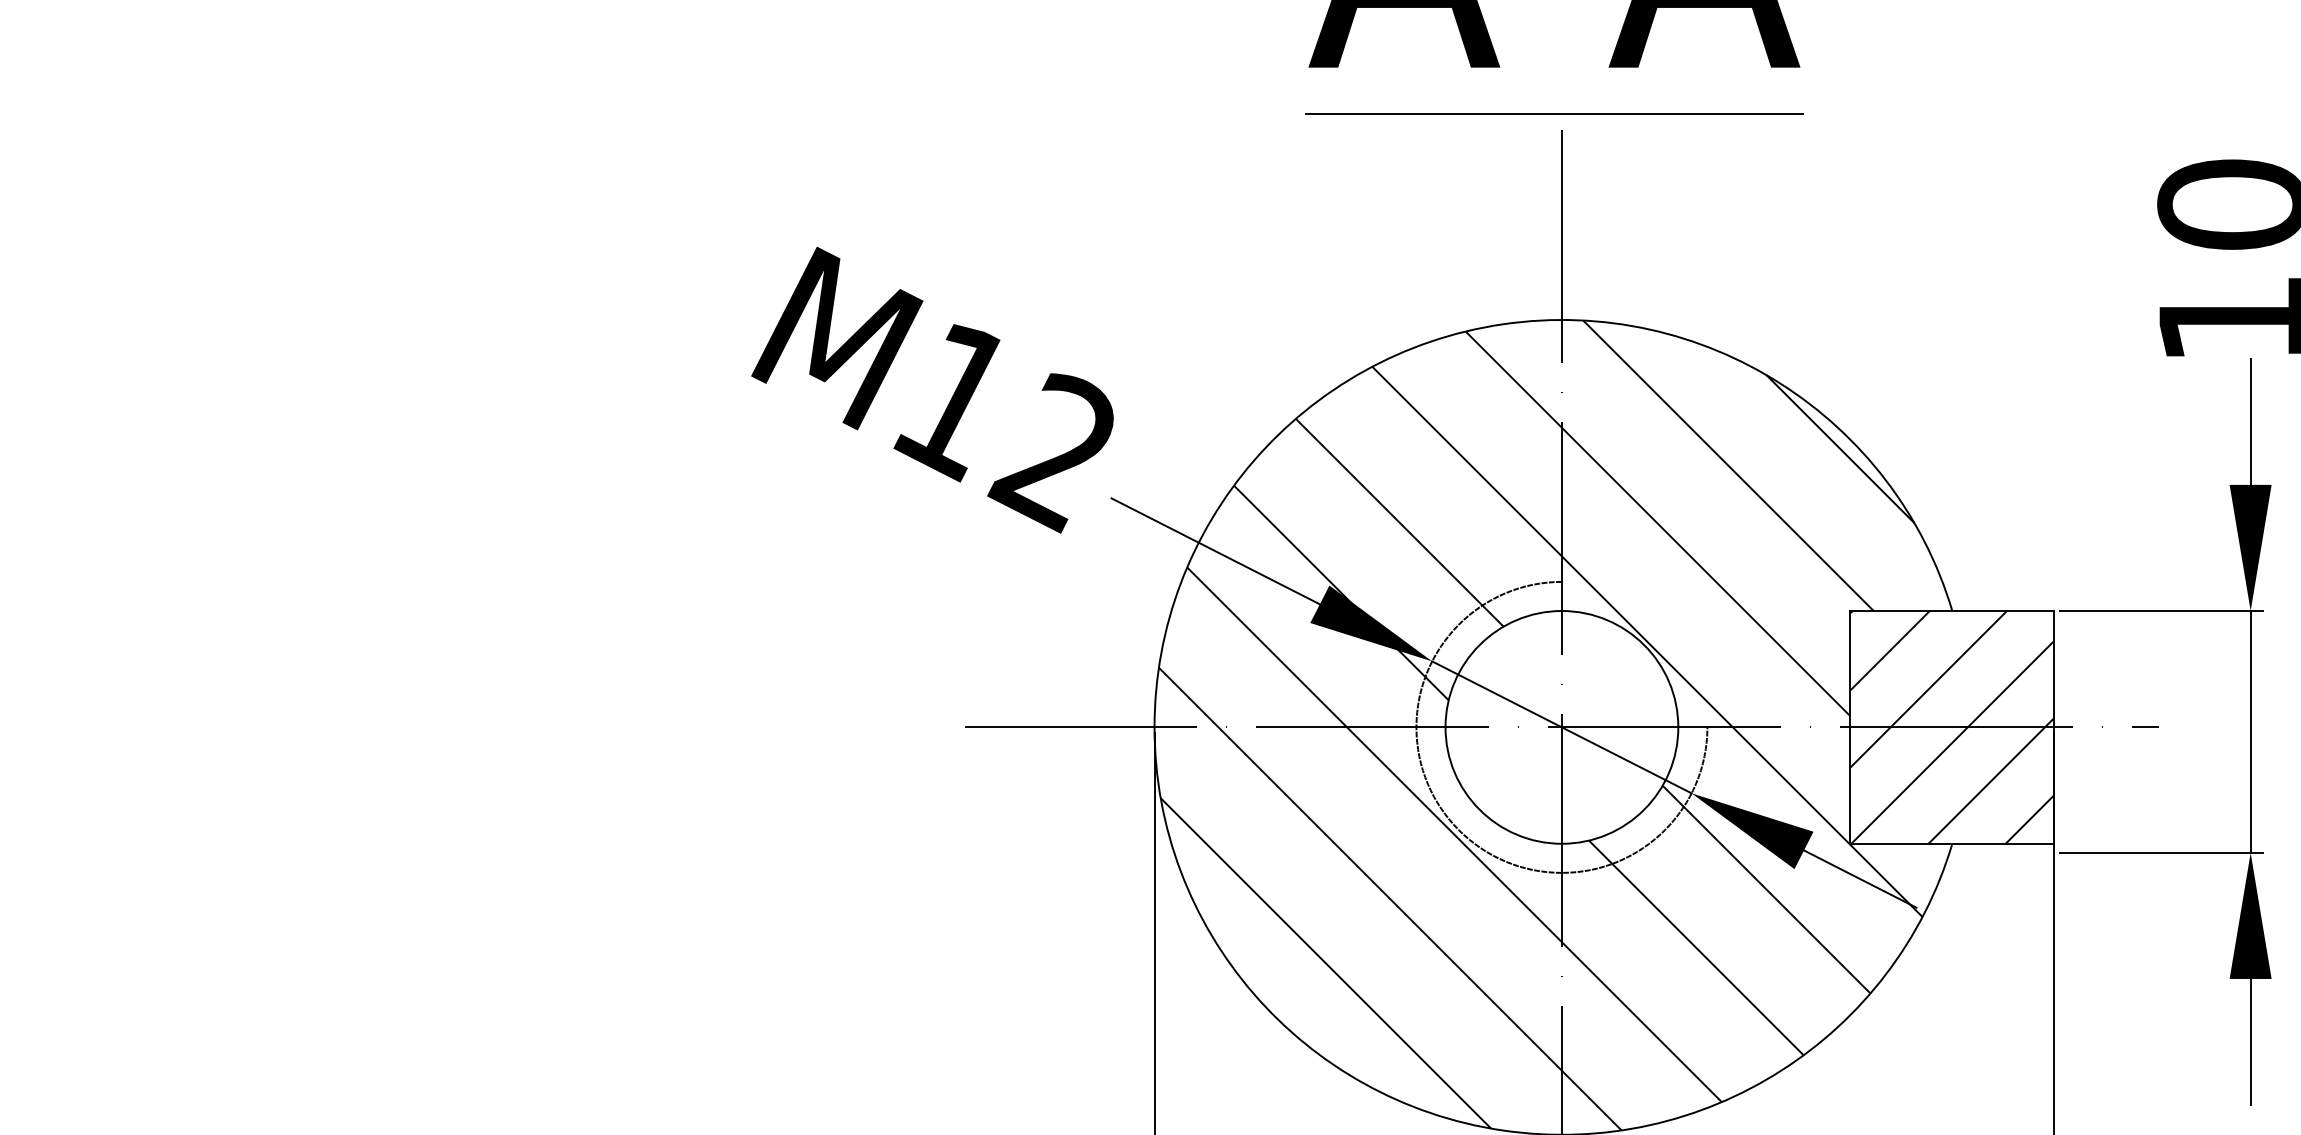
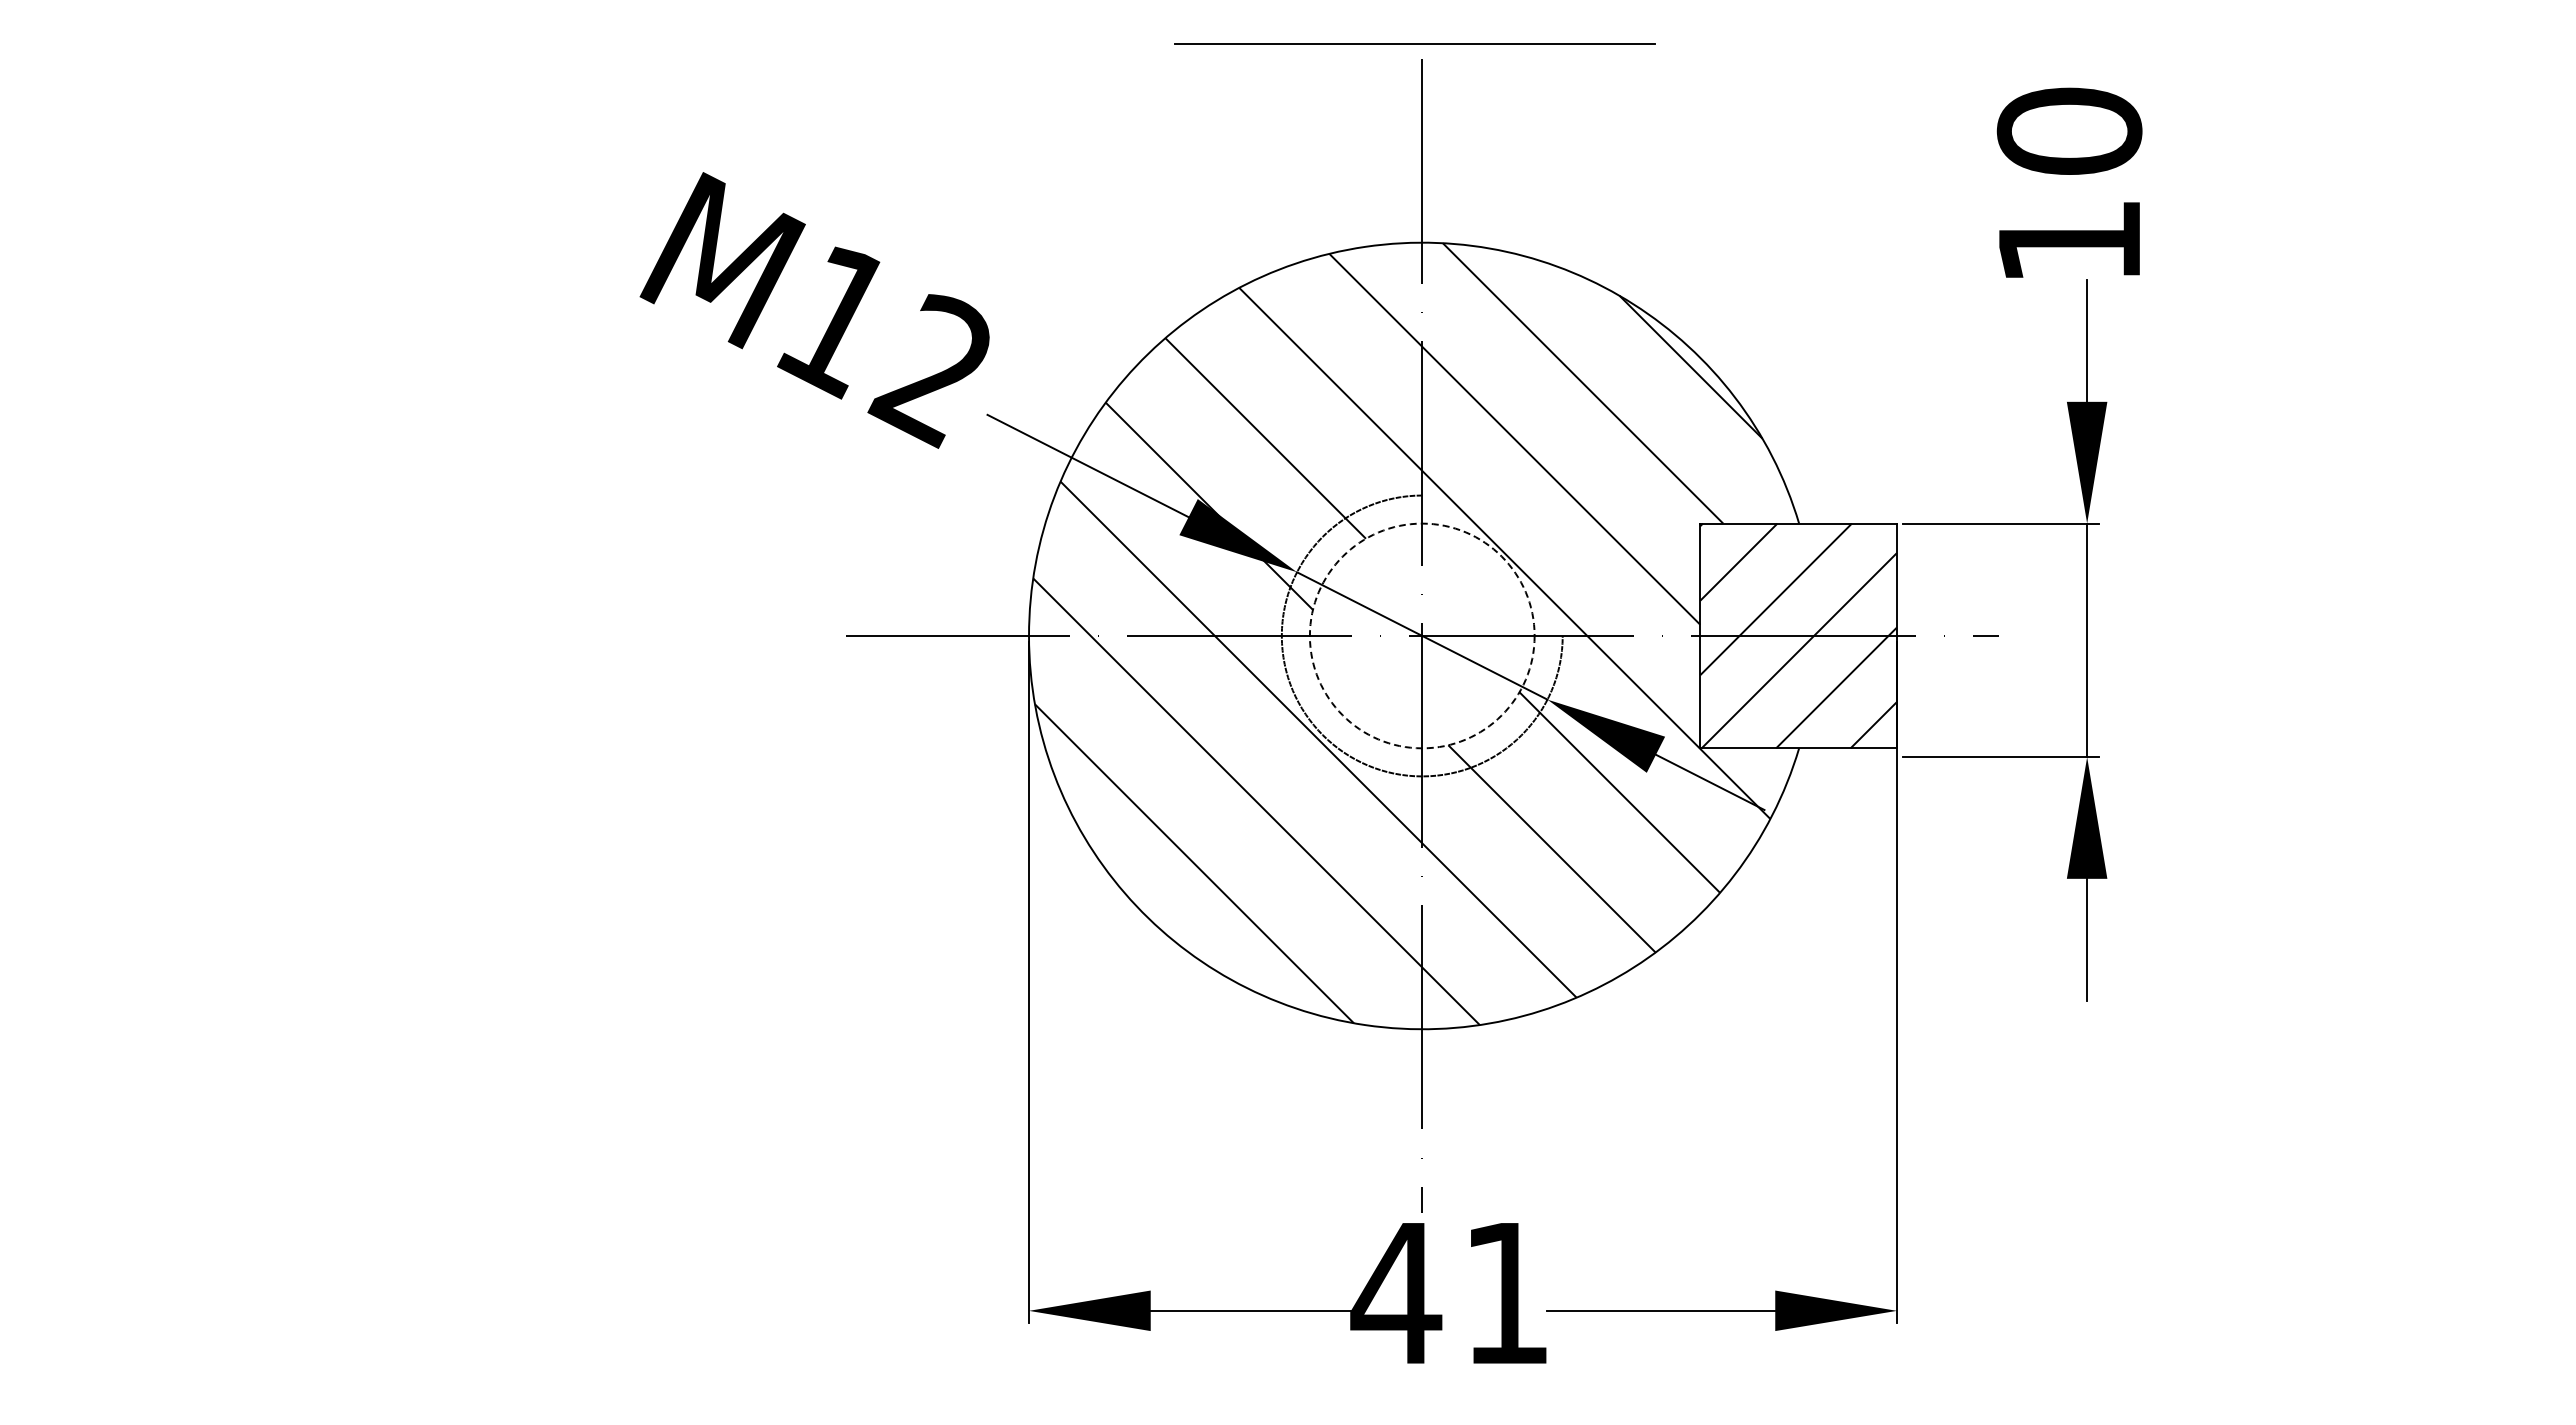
circle: (1561, 726) -> (1421, 635), solid -> dashed

